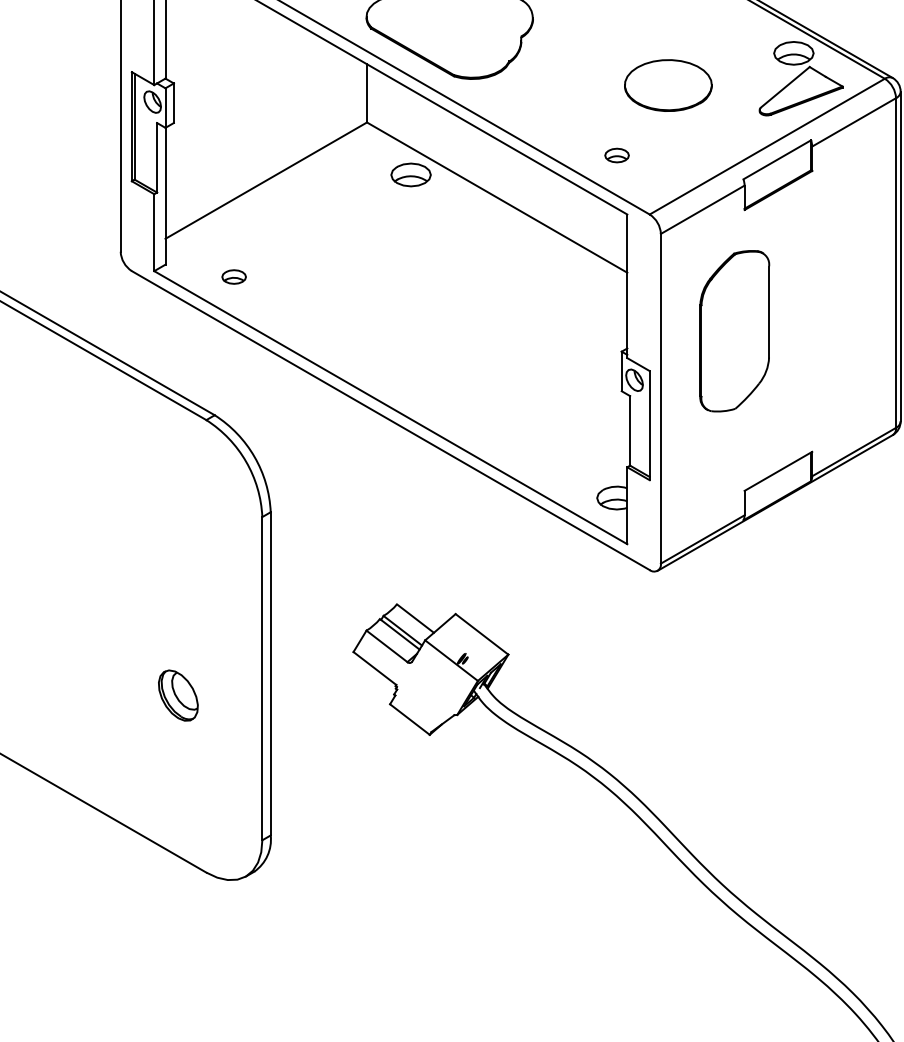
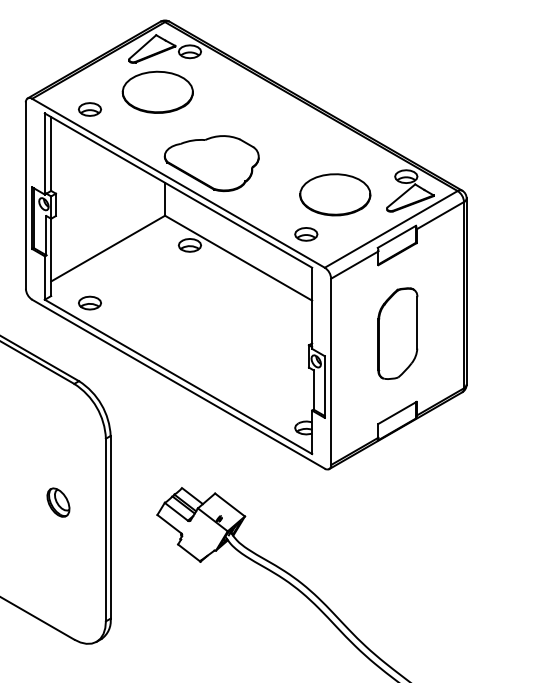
part: (668, 84) -> (335, 194), size x1.43
part: (617, 155) -> (306, 234), size x1.67
part: (233, 276) -> (89, 302), size x1.67
part: (734, 330) -> (397, 333), moved
part: (178, 695) -> (58, 502), moved

